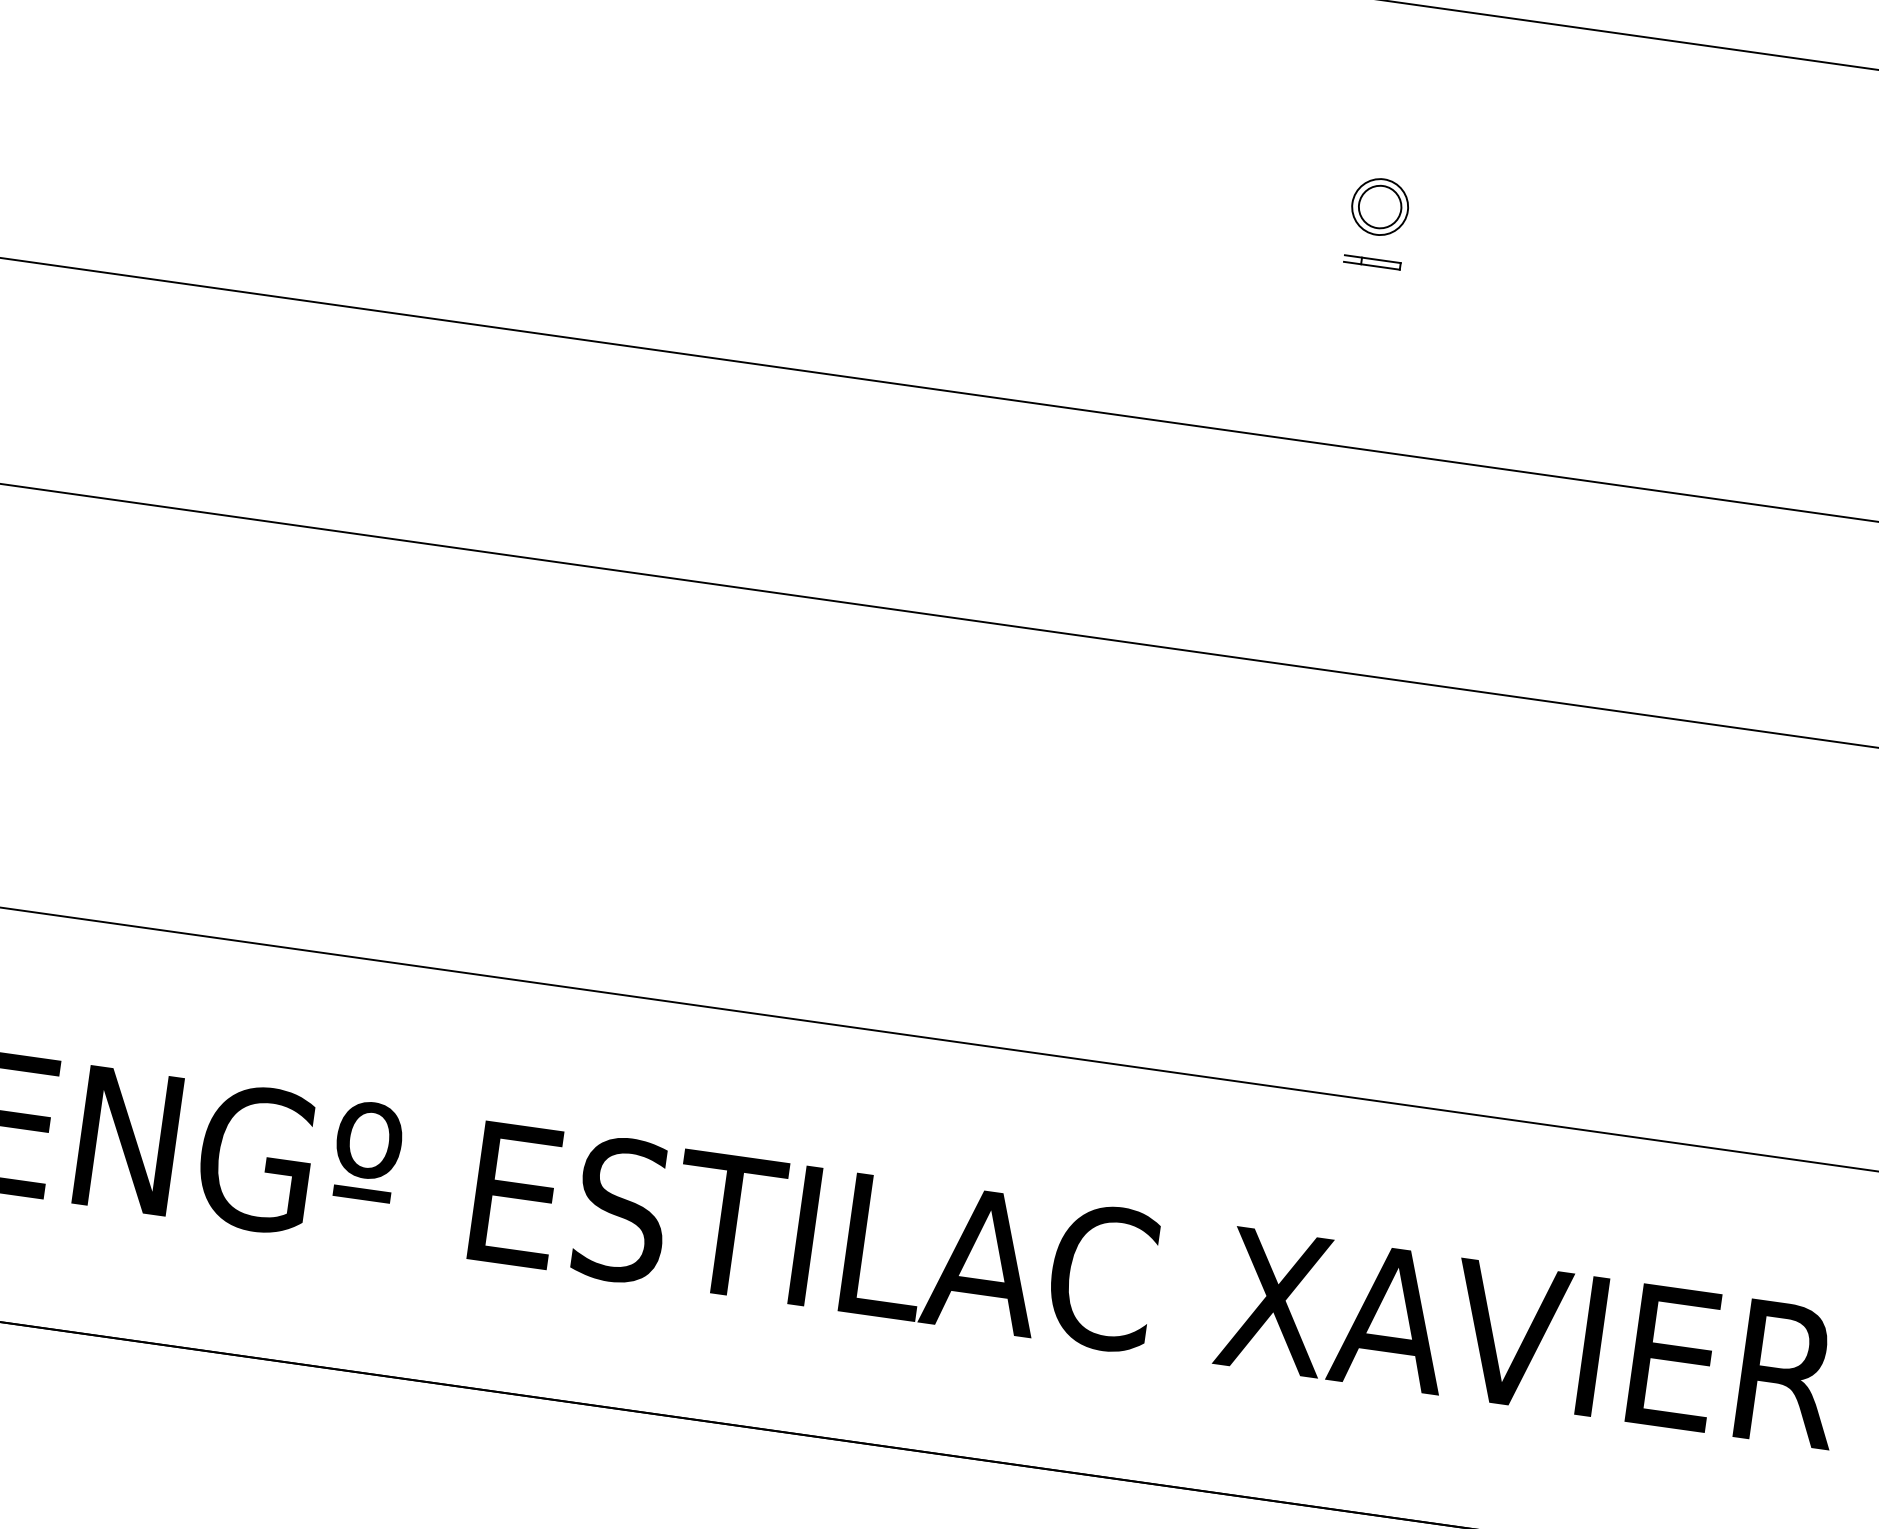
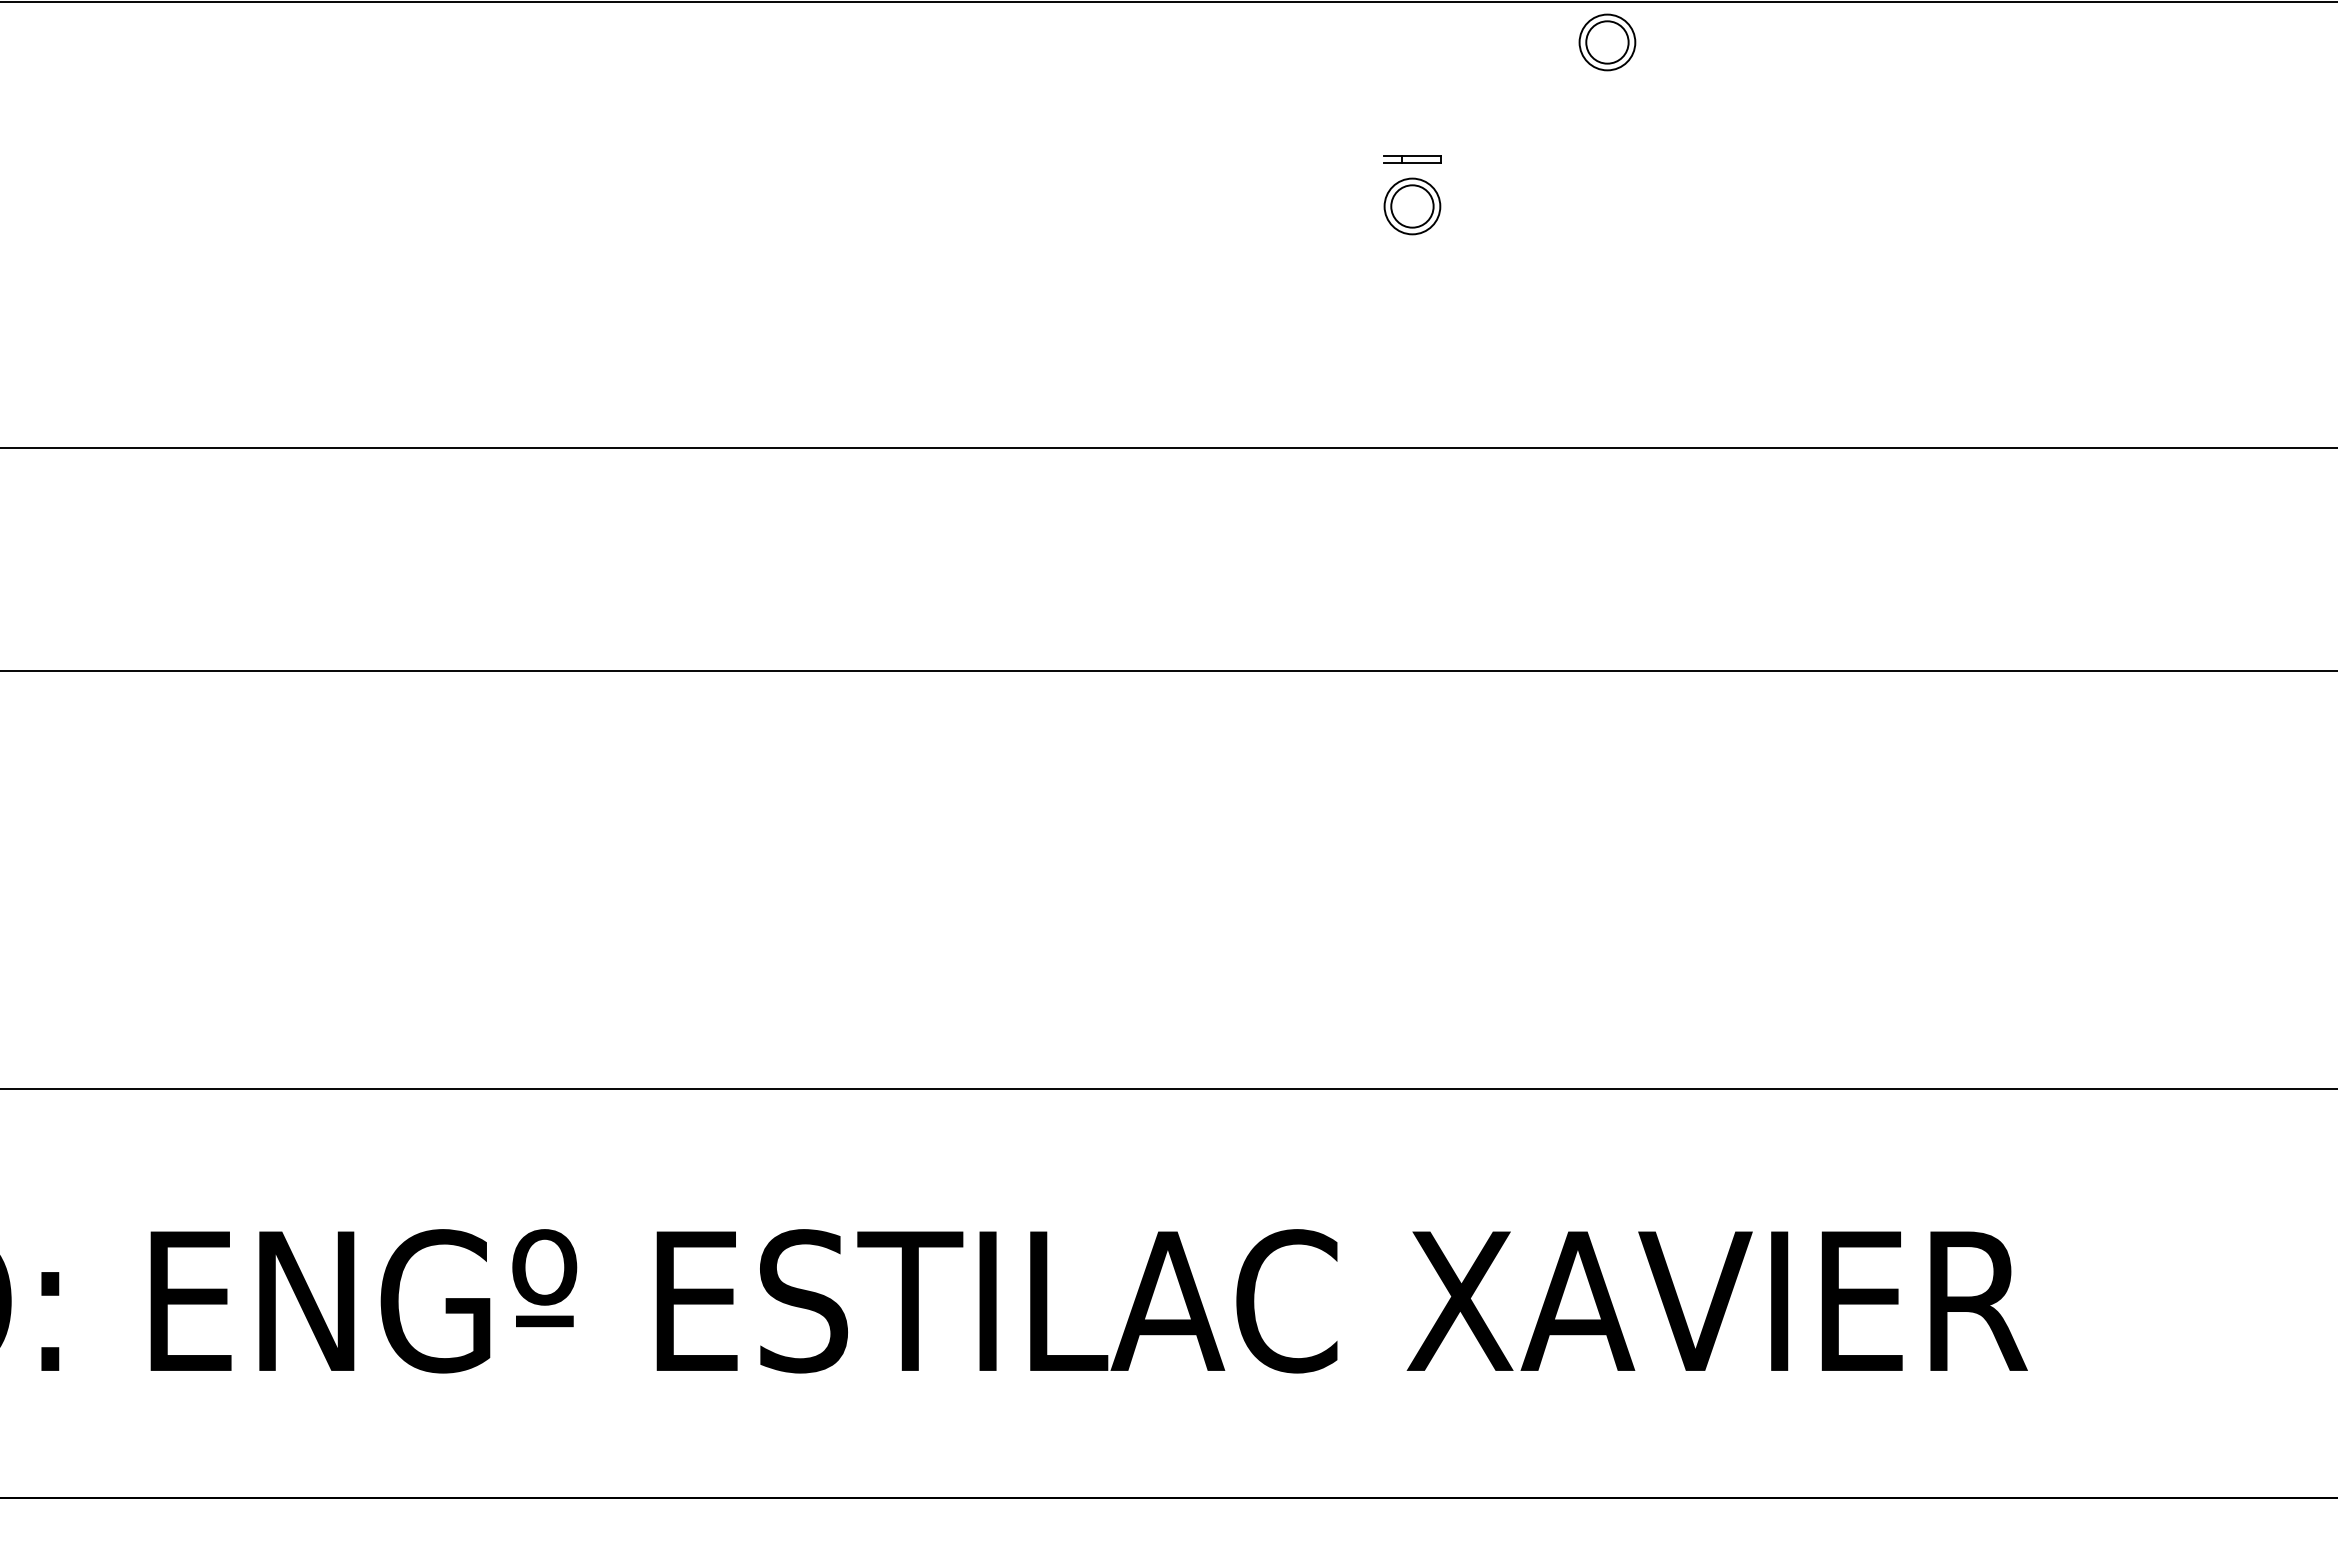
part: (1596, 71) -> (1607, 42), added
part: (1372, 262) -> (1412, 159), moved

